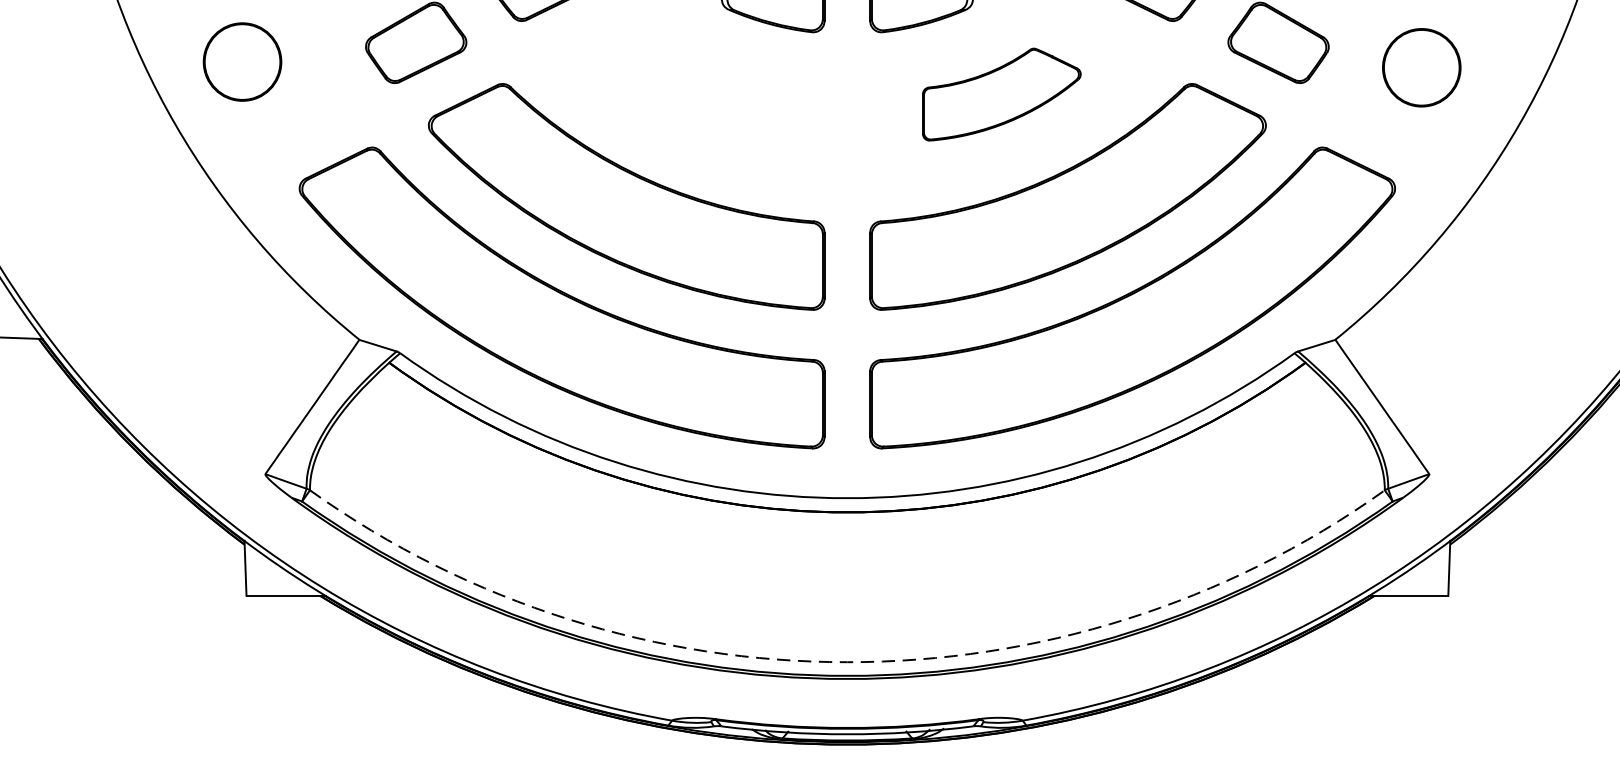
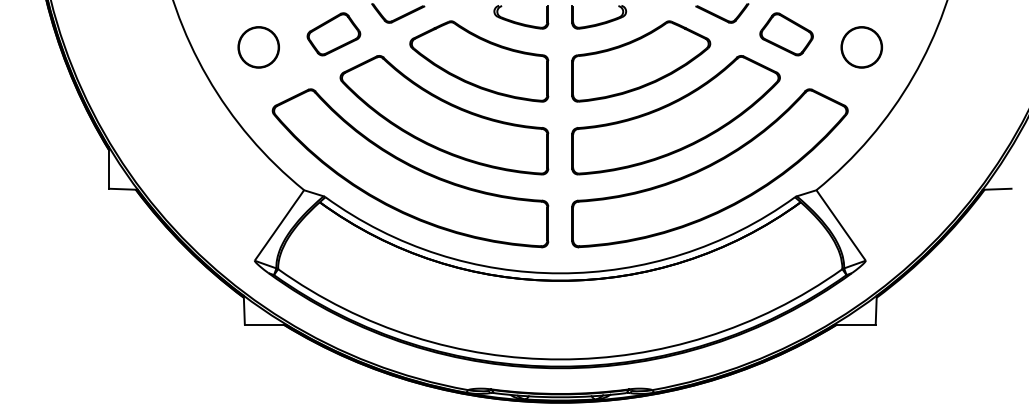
circle: (242, 62) -> (258, 47), moved
part: (693, 94) -> (479, 61), added
part: (1002, 94) -> (641, 61), size x1.67
arc: (847, 662) -> (560, 359), dashed -> solid

